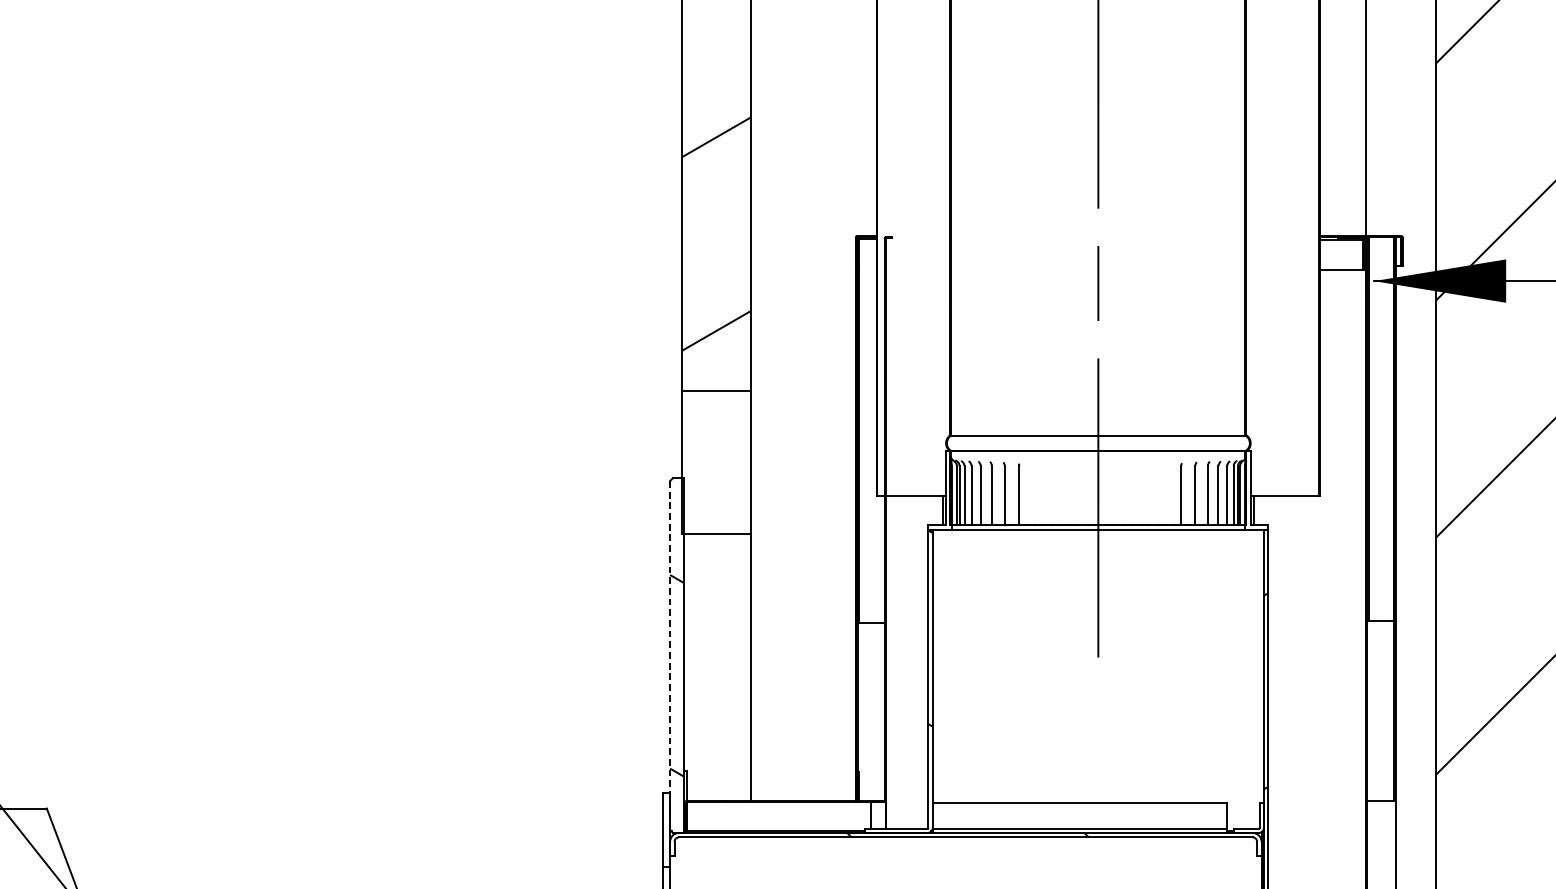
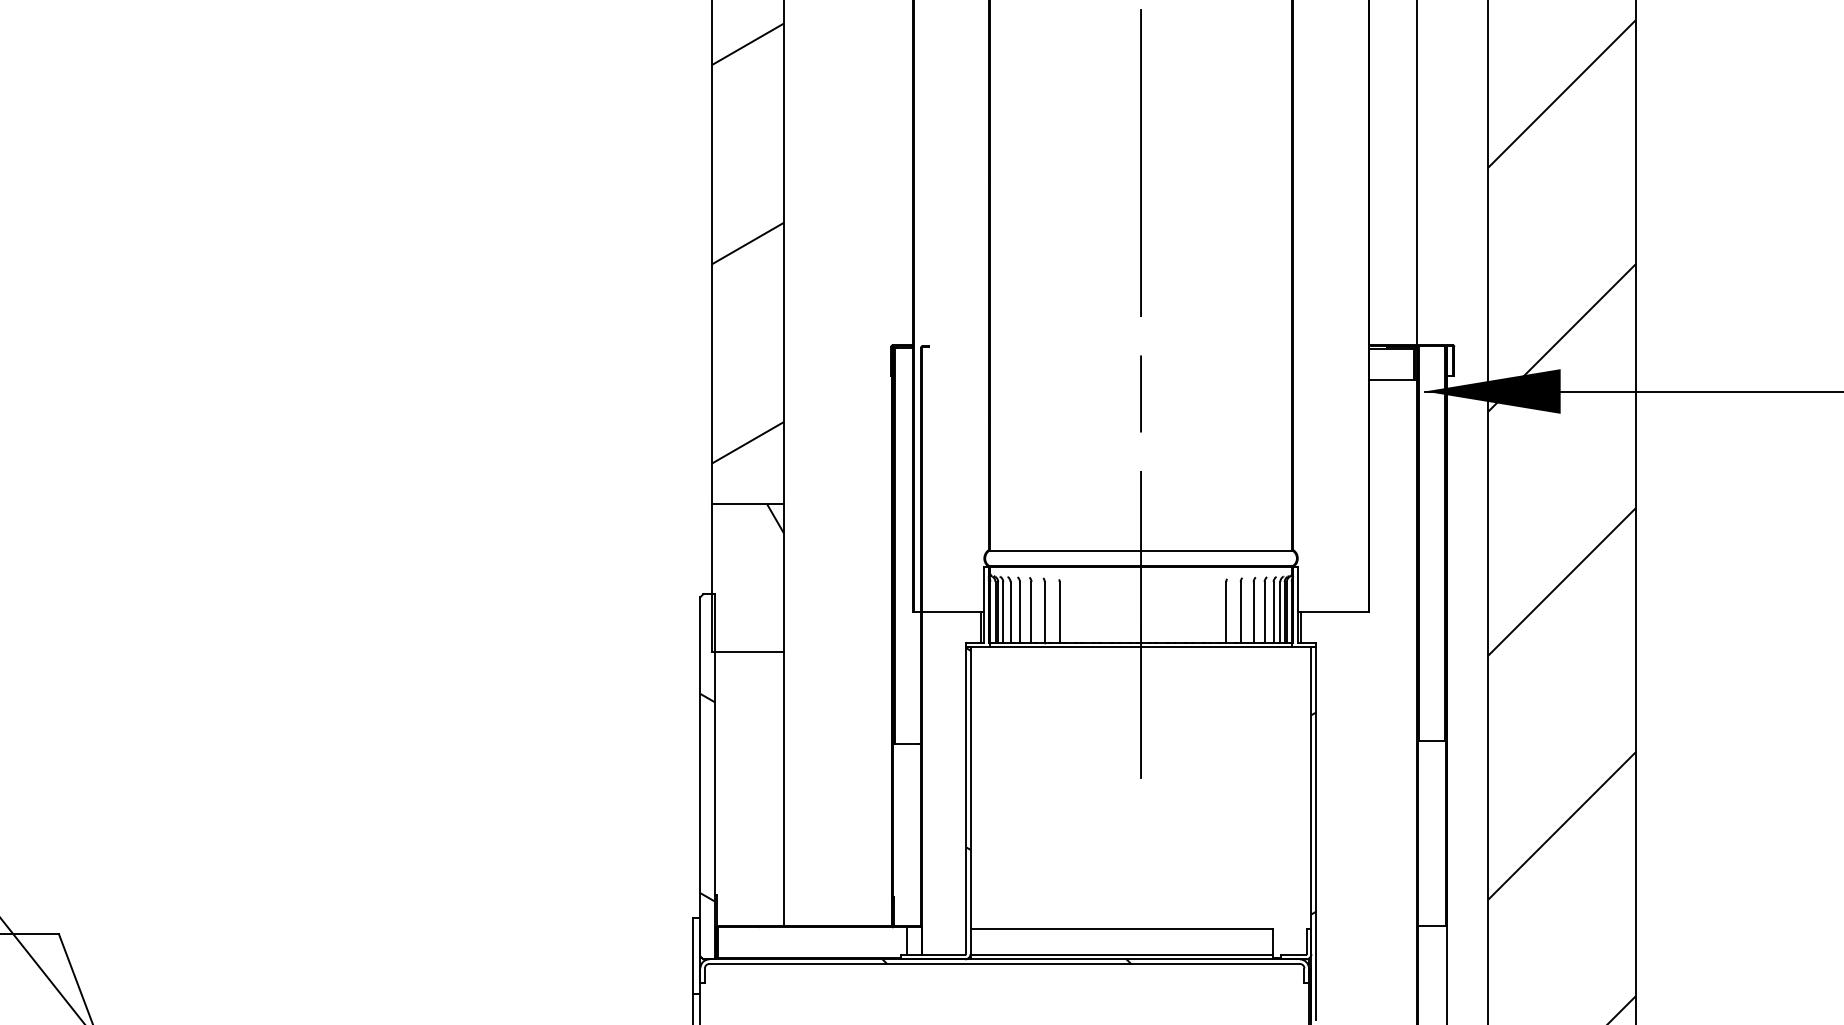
hatch: (743, 404) -> (775, 518), added
line: (670, 655) -> (700, 776), dashed -> solid

